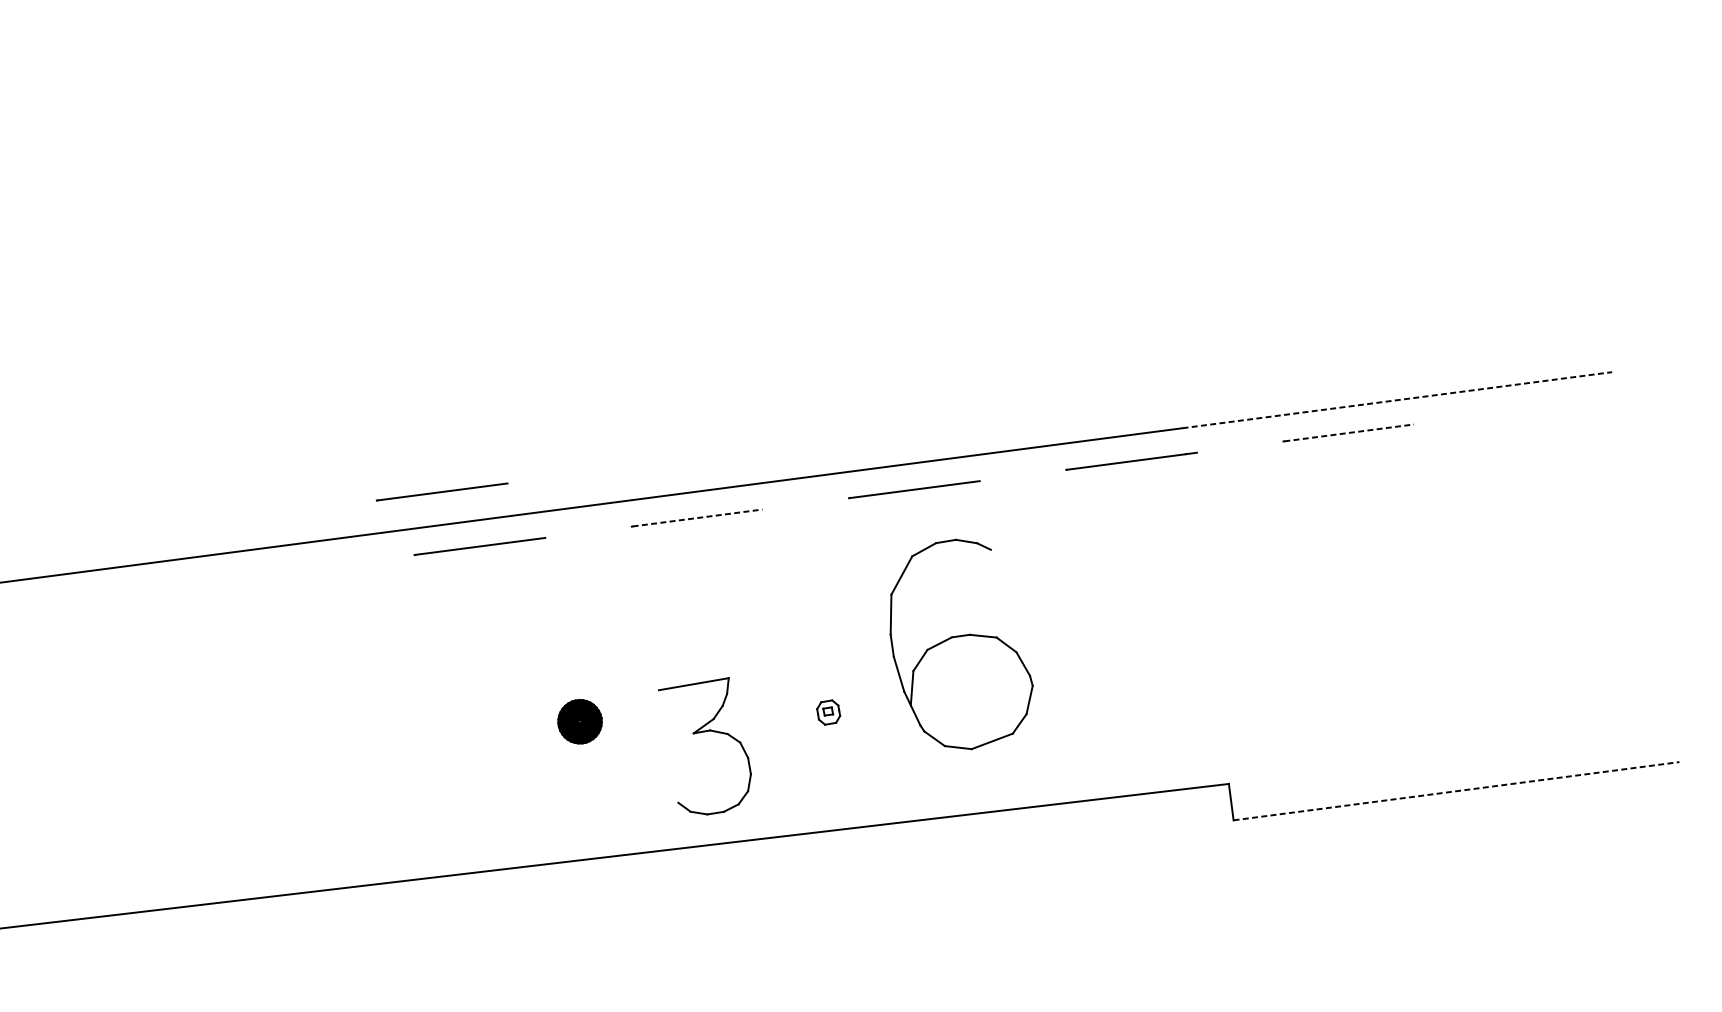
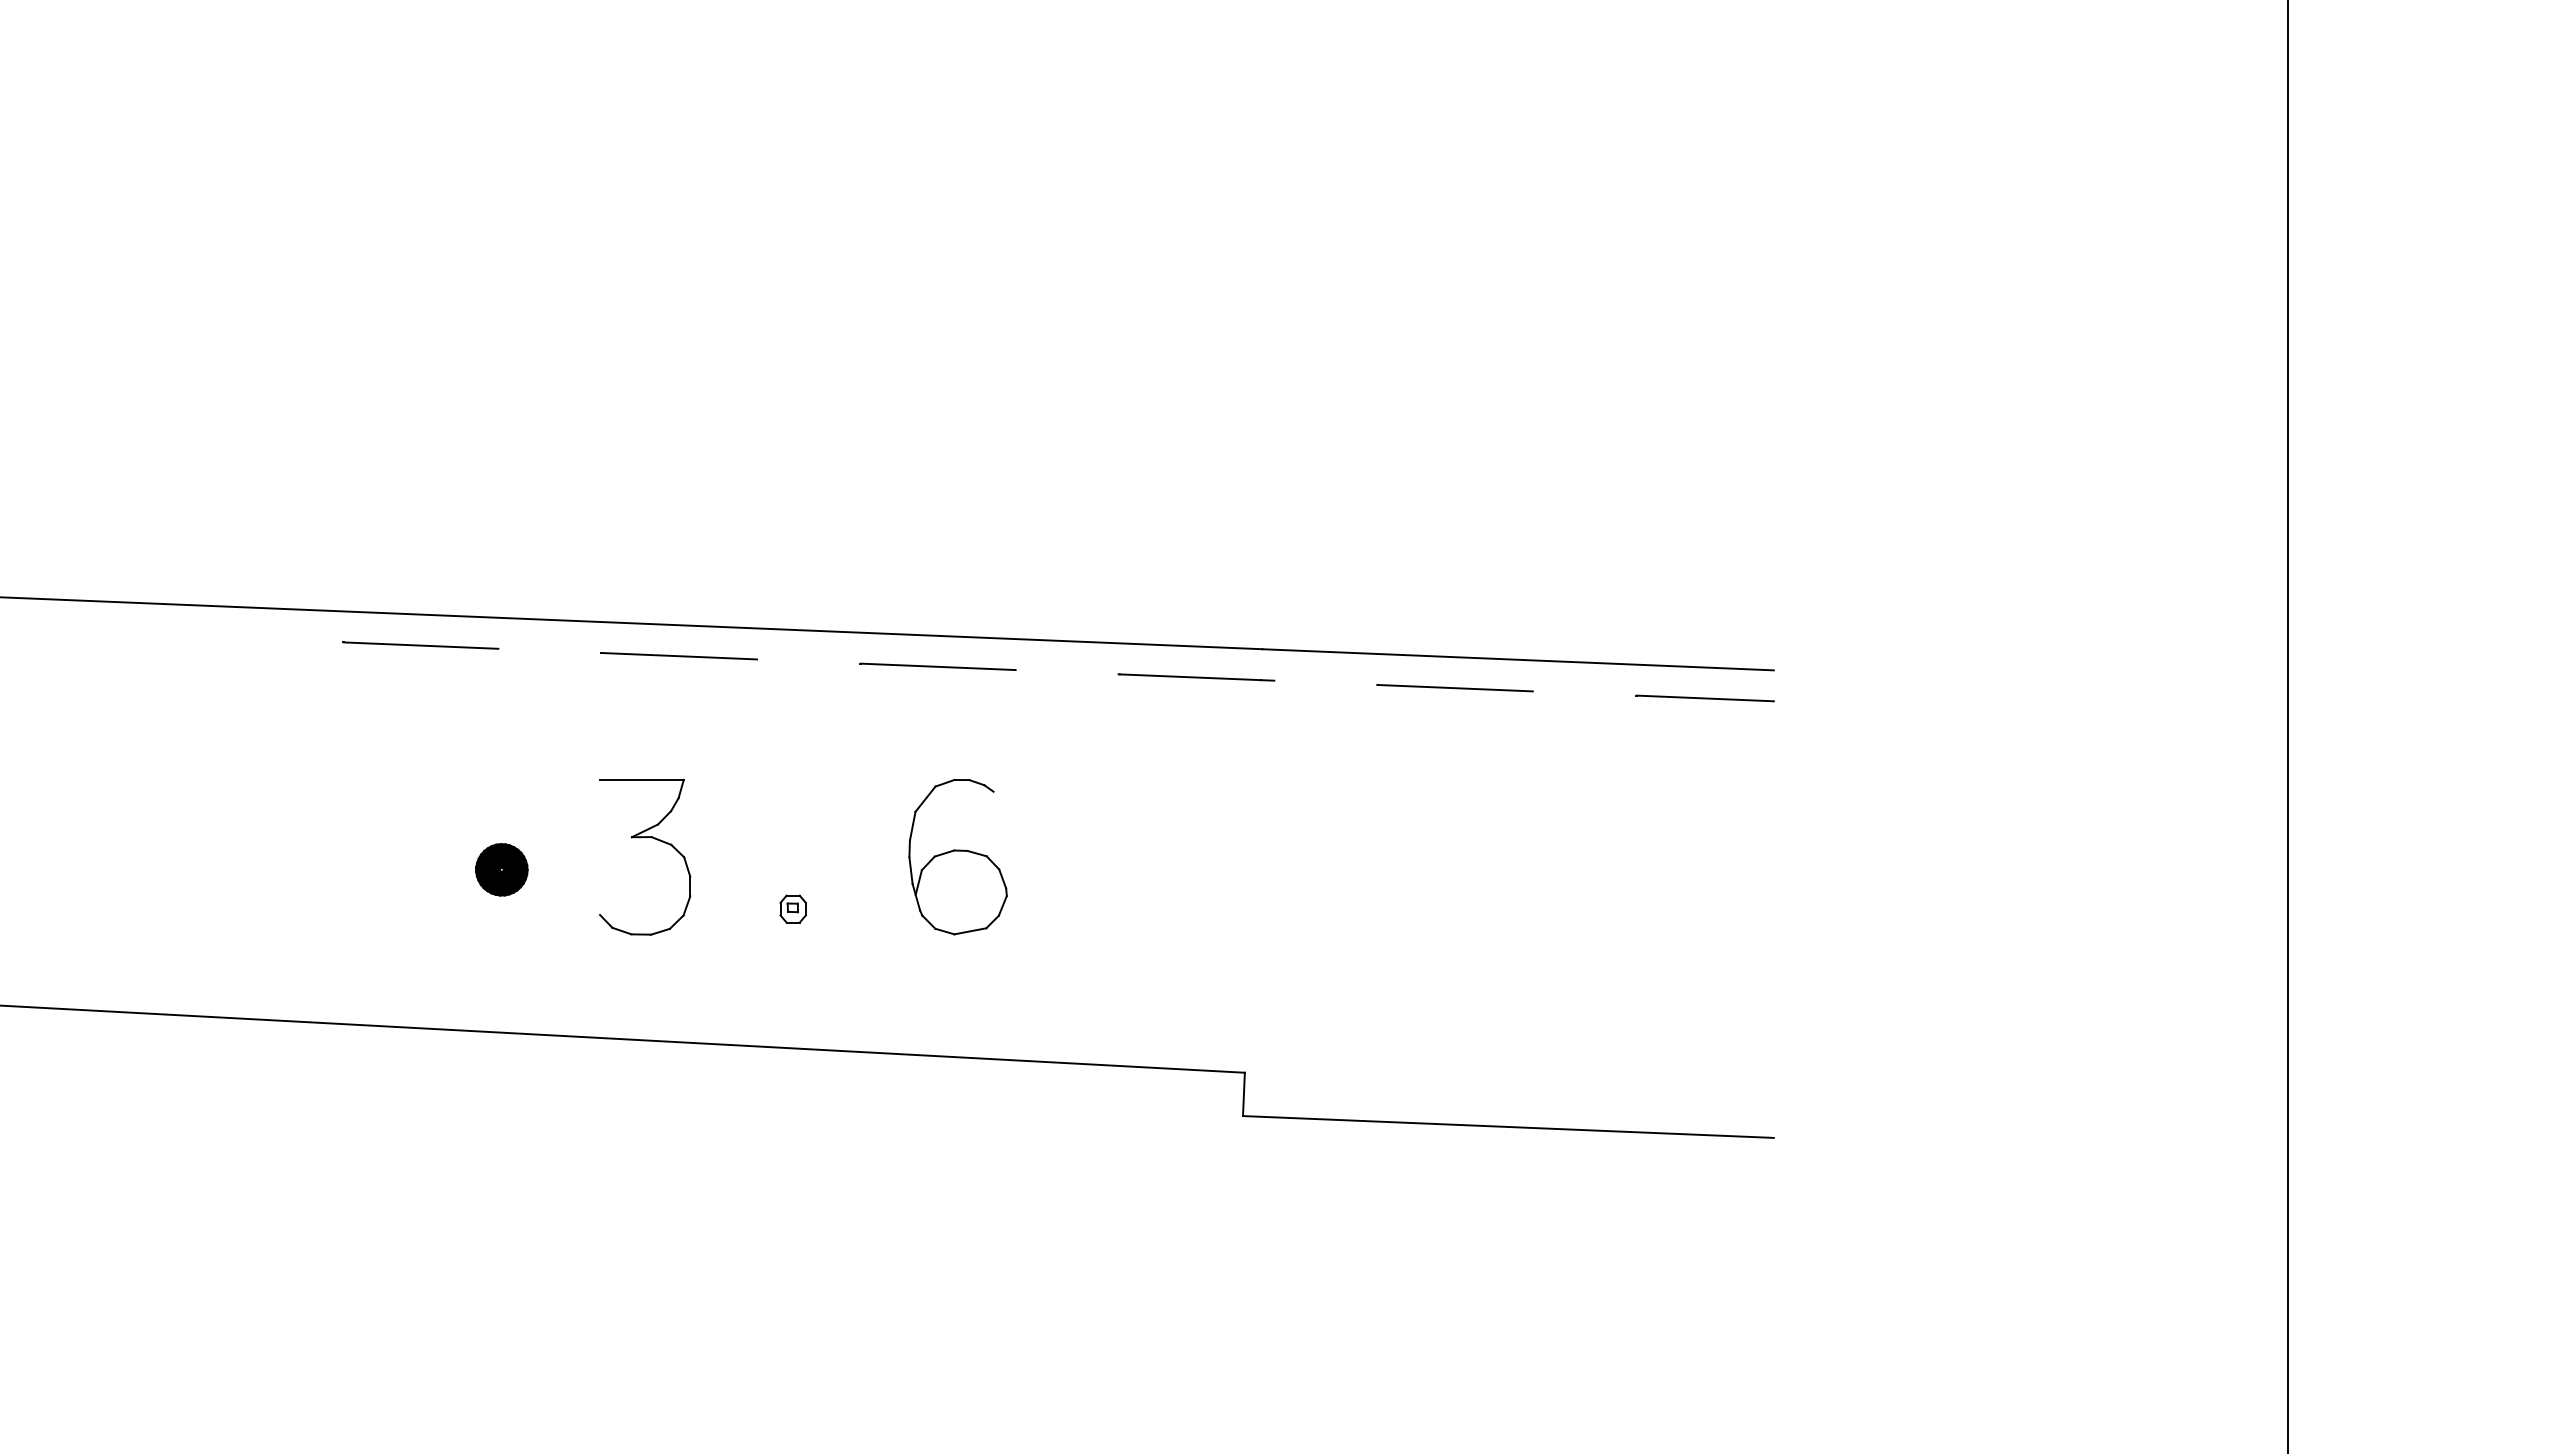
line: (1397, 399) -> (1518, 659), dashed -> solid
line: (1558, 405) -> (1704, 698), added
line: (1350, 433) -> (1456, 688), dashed -> solid
line: (442, 491) -> (387, 574), removed
line: (698, 518) -> (680, 656), dashed -> solid
part: (958, 645) -> (957, 857), size x0.62
part: (701, 733) -> (641, 838), moved
line: (1456, 790) -> (1508, 1126), dashed -> solid

